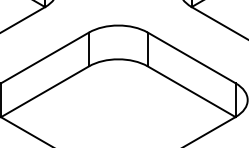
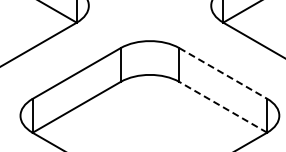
line: (191, 57) -> (223, 73), solid -> dashed
line: (191, 91) -> (223, 107), solid -> dashed

